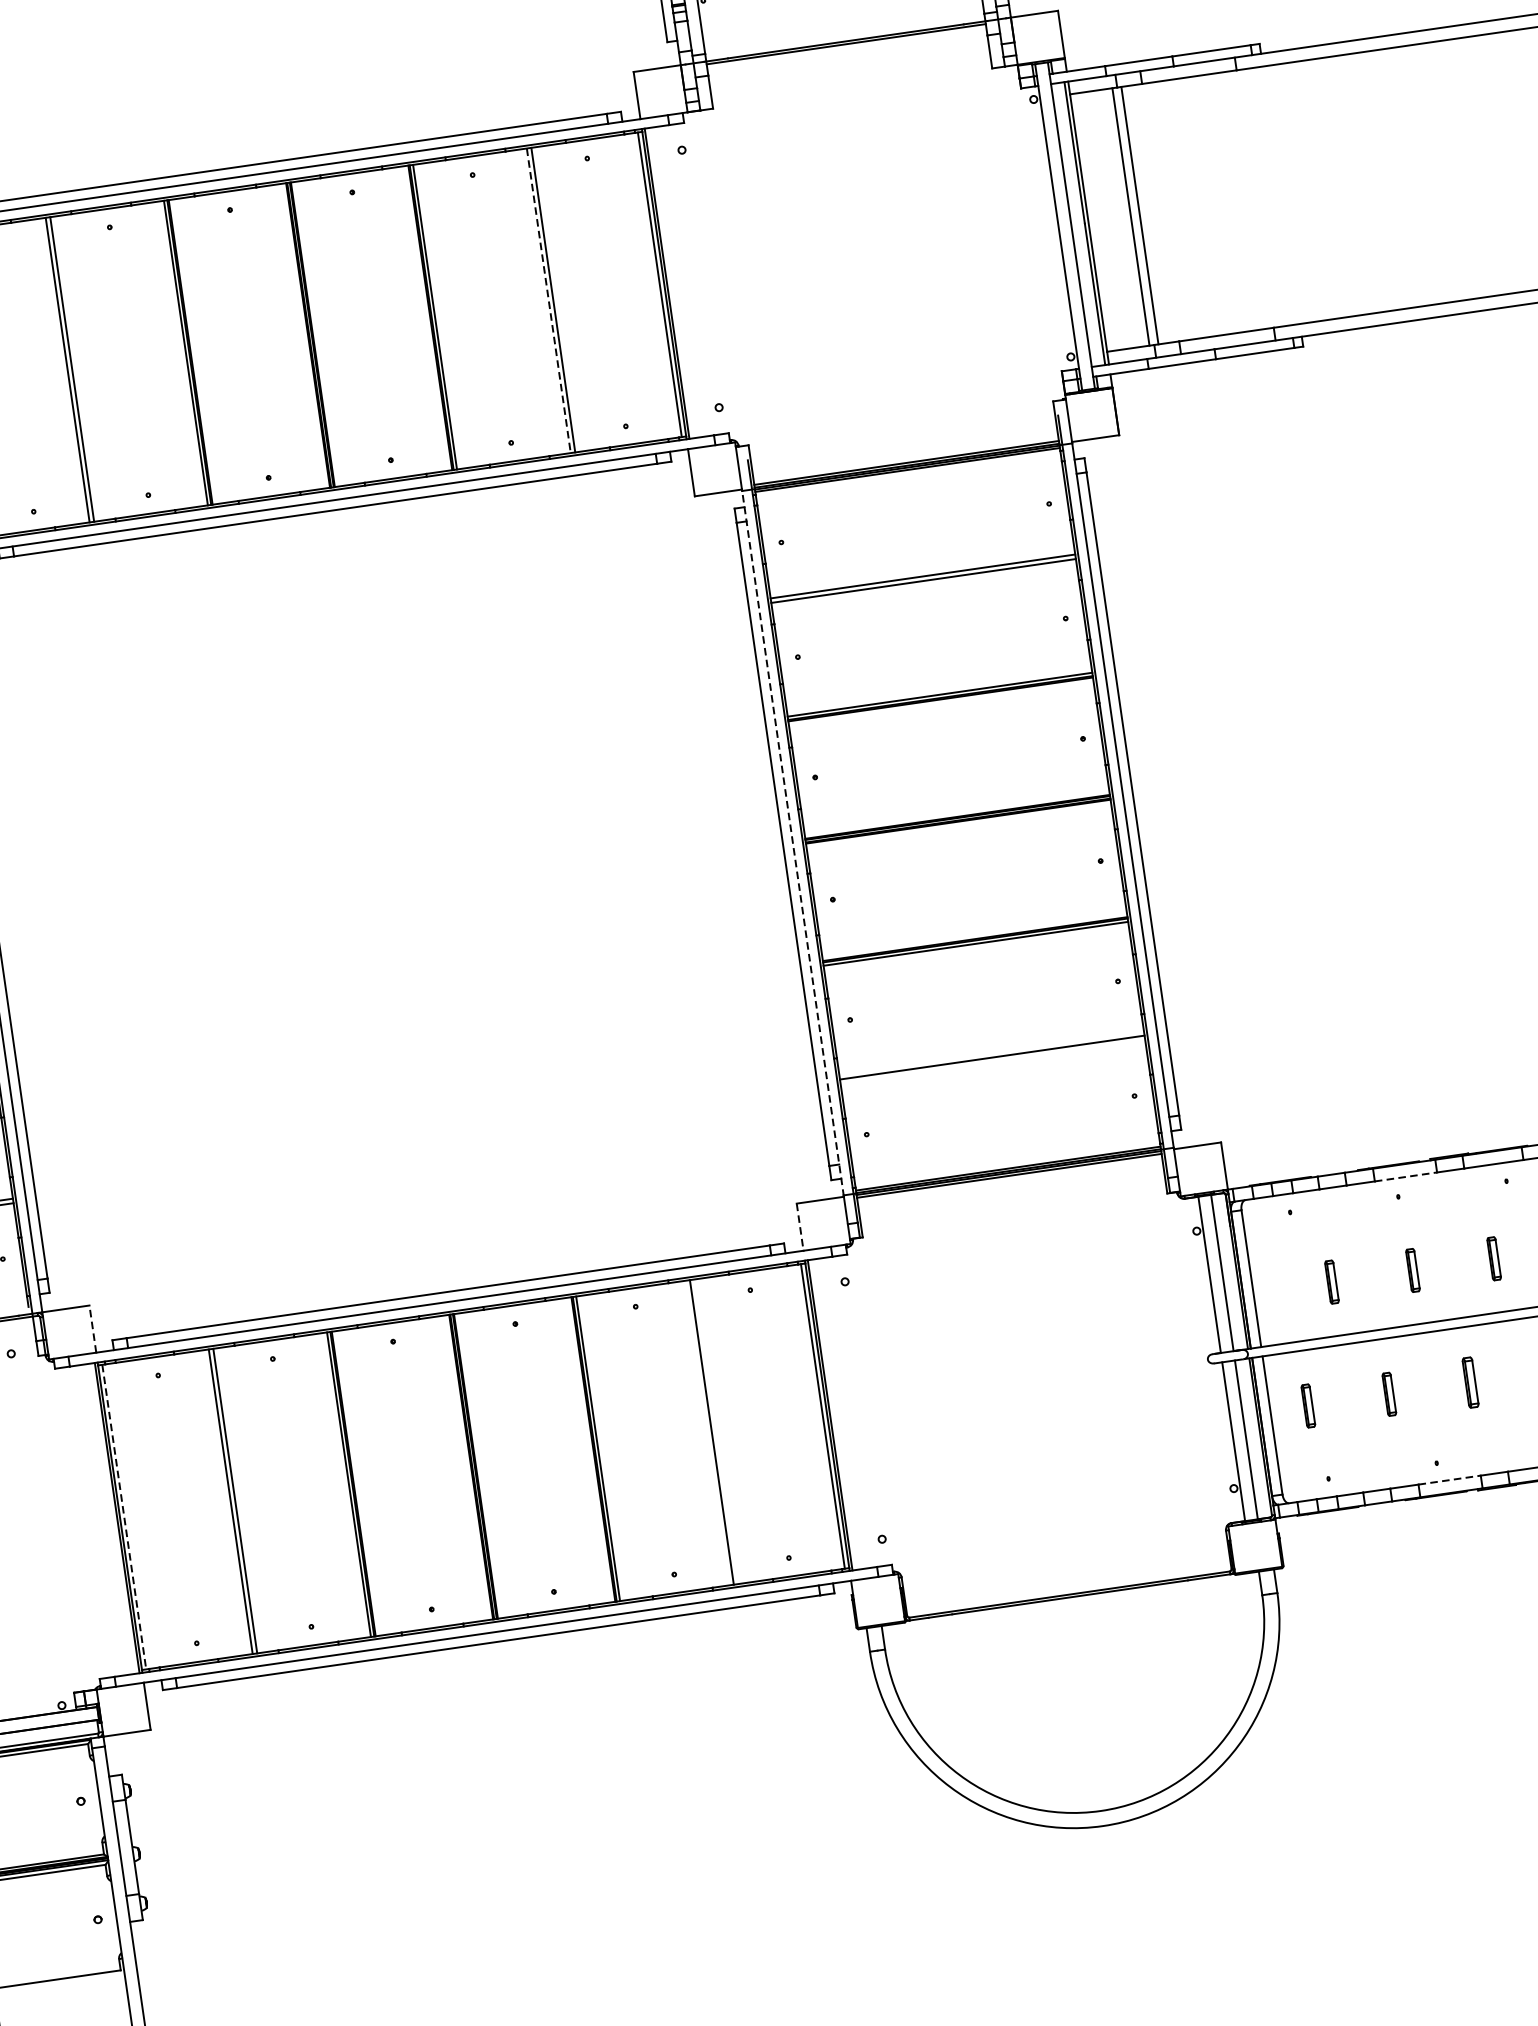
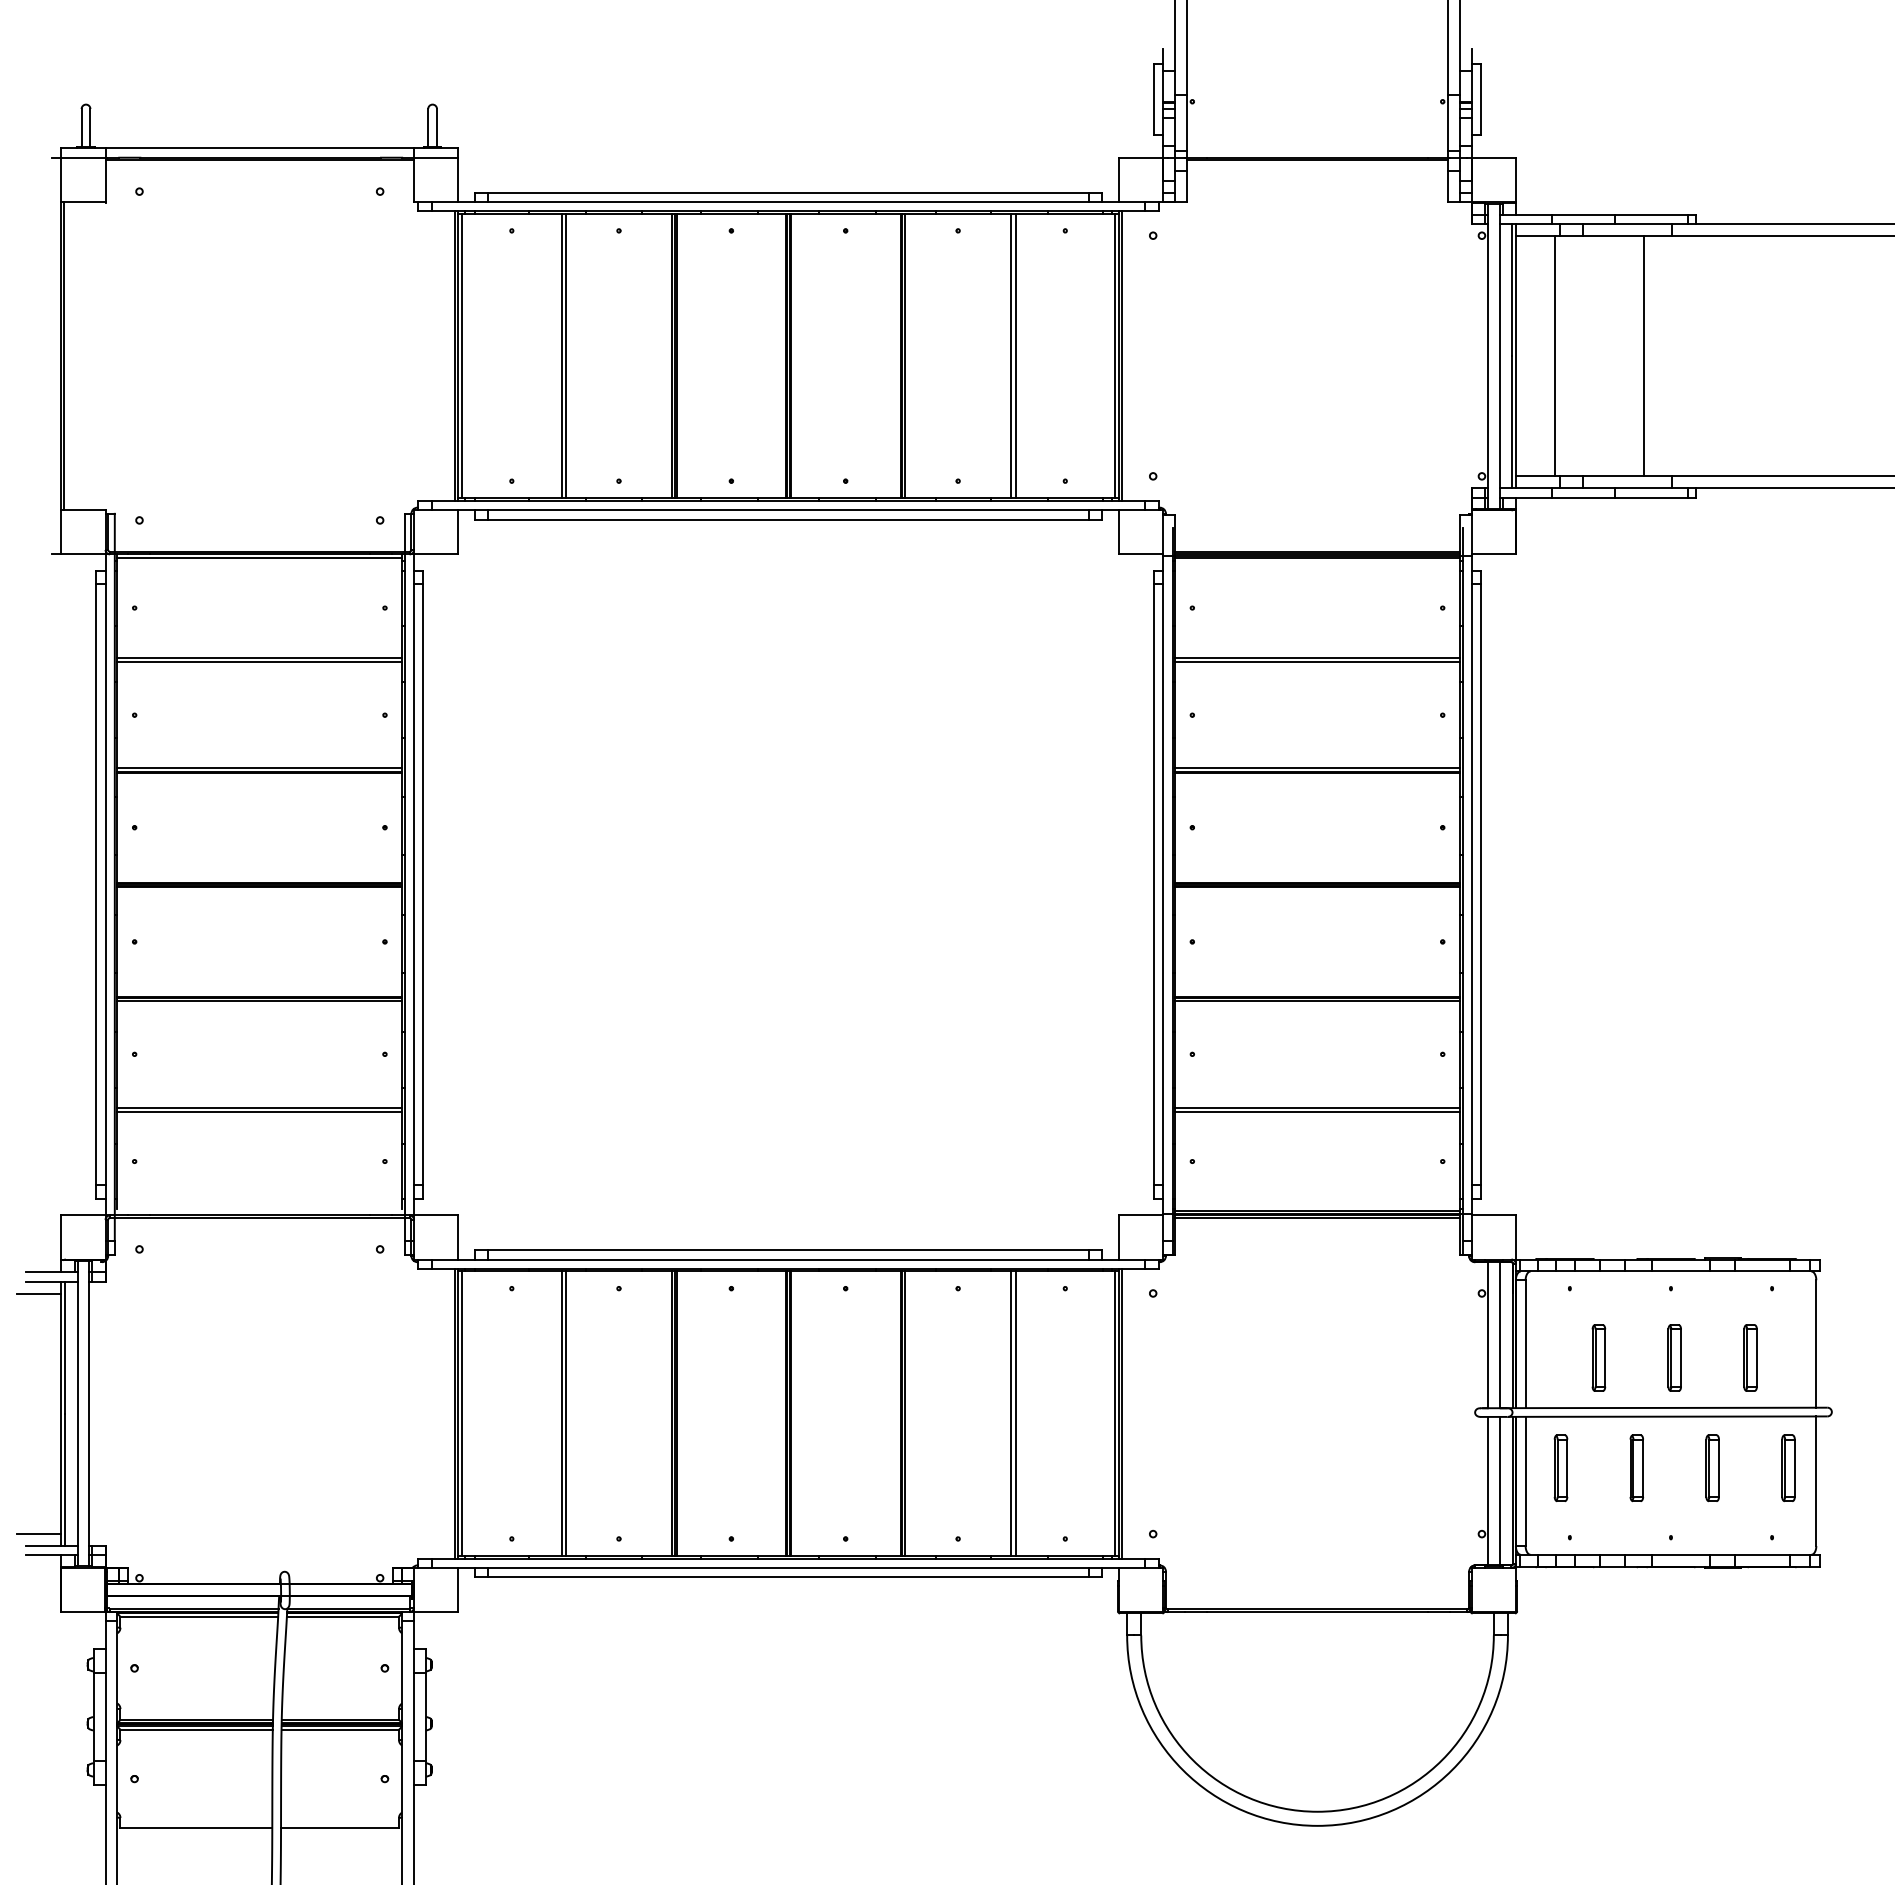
line: (1139, 215) -> (1643, 355), moved
line: (549, 301) -> (1011, 356), dashed -> solid
line: (793, 842) -> (1163, 884), dashed -> solid
line: (992, 1061) -> (1317, 1111), added
line: (1406, 1176) -> (1681, 1271), dashed -> solid
line: (800, 1227) -> (1119, 1237), dashed -> solid
part: (1494, 1258) -> (1750, 1357), size x1.67
part: (1412, 1269) -> (1674, 1357), size x1.67
part: (1331, 1281) -> (1598, 1357), size x1.67
line: (93, 1329) -> (458, 1237), dashed -> solid
part: (1470, 1382) -> (1712, 1468), size x1.43
part: (1389, 1394) -> (1636, 1468), size x1.67
part: (1307, 1406) -> (1560, 1468), size x1.67
line: (716, 1431) -> (1015, 1413), added
line: (1450, 1479) -> (1681, 1554), dashed -> solid
line: (124, 1517) -> (462, 1414), dashed -> solid

